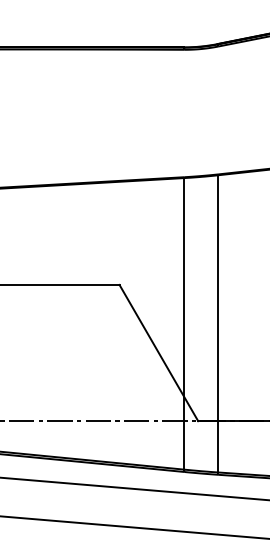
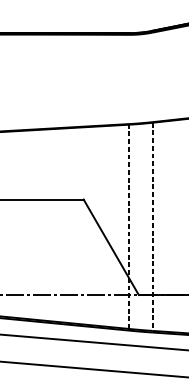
line: (184, 323) -> (129, 226), solid -> dashed
line: (217, 323) -> (152, 226), solid -> dashed

